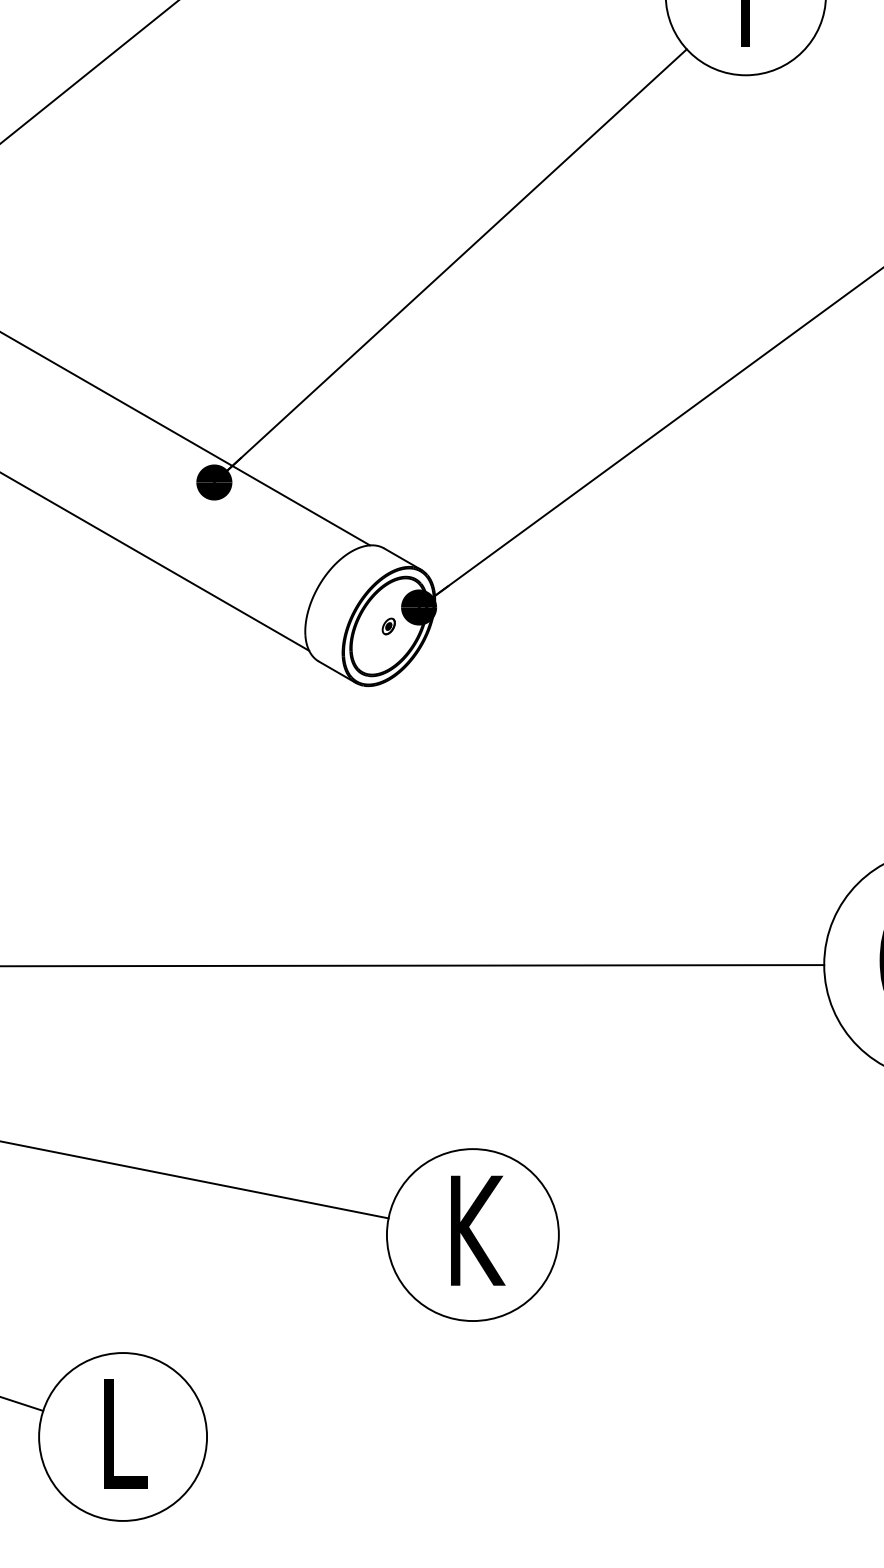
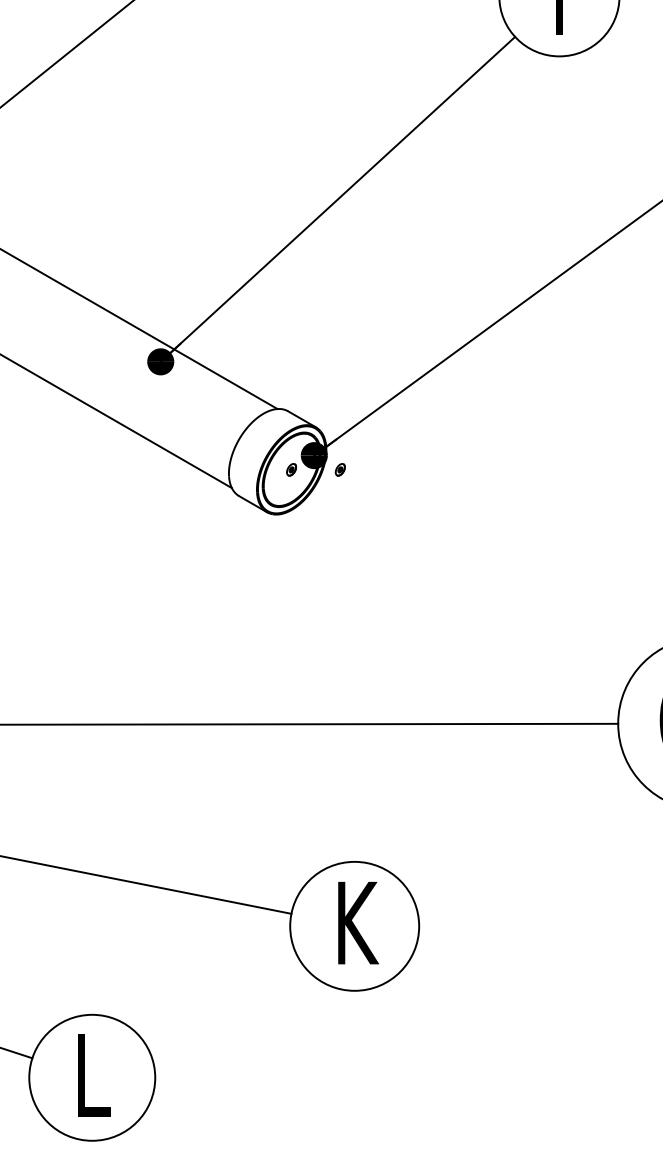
part: (453, 626) -> (340, 469), added

